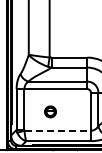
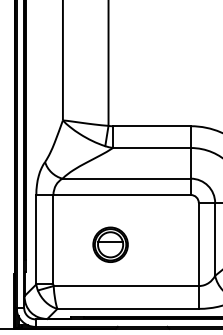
part: (50, 111) -> (110, 244), size x1.43
line: (58, 130) -> (127, 285), dashed -> solid

